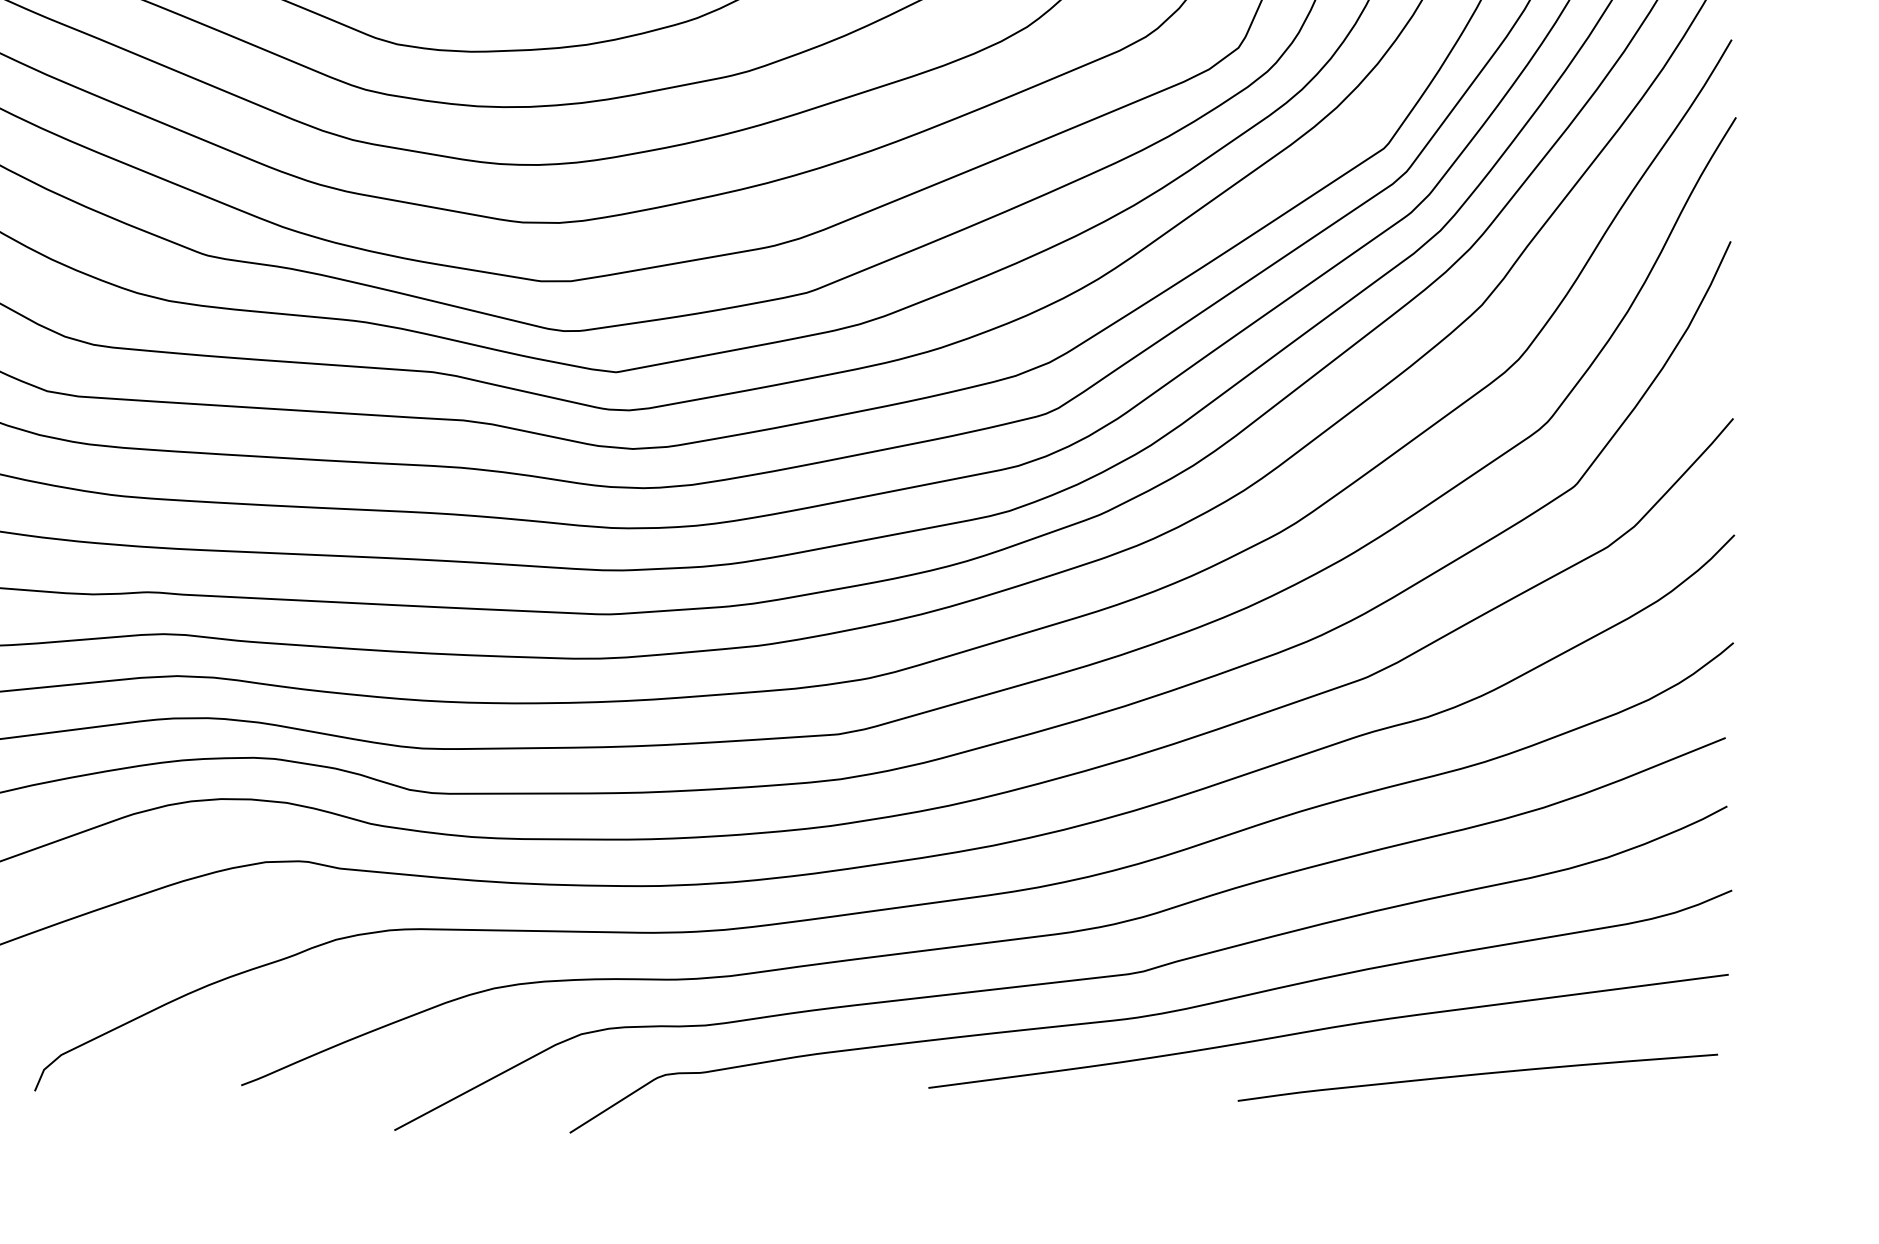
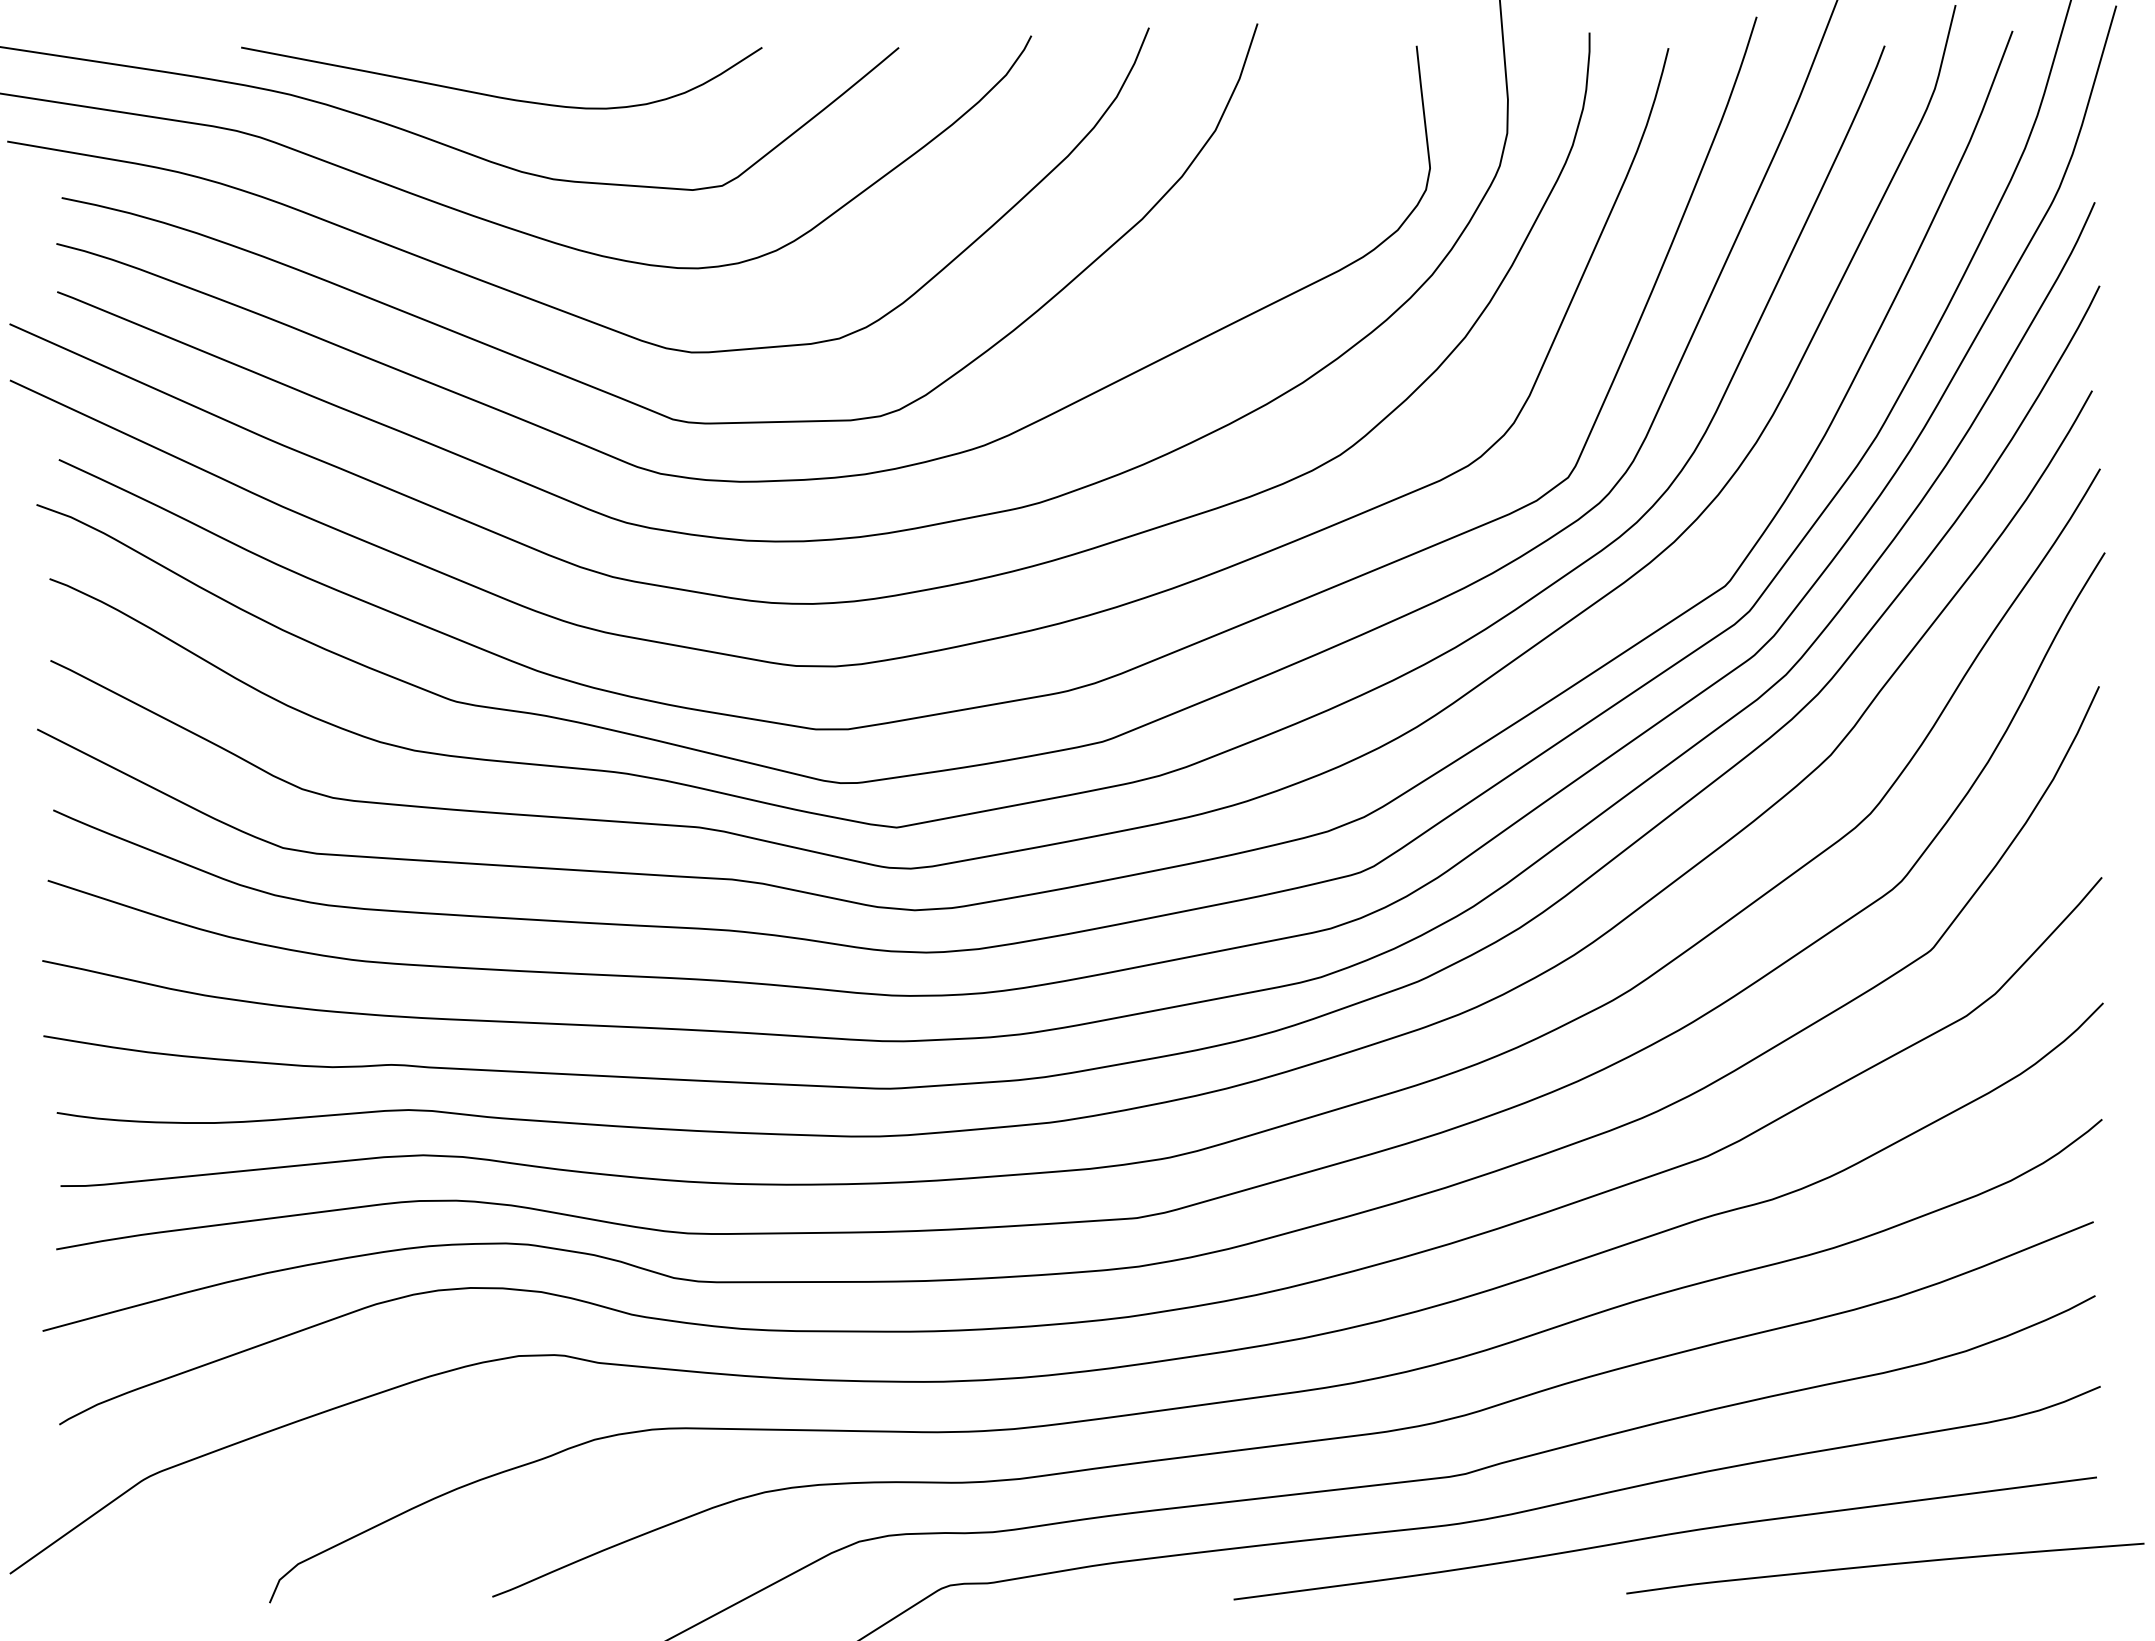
curve: (1478, 1074) -> (1885, 1565), moved

